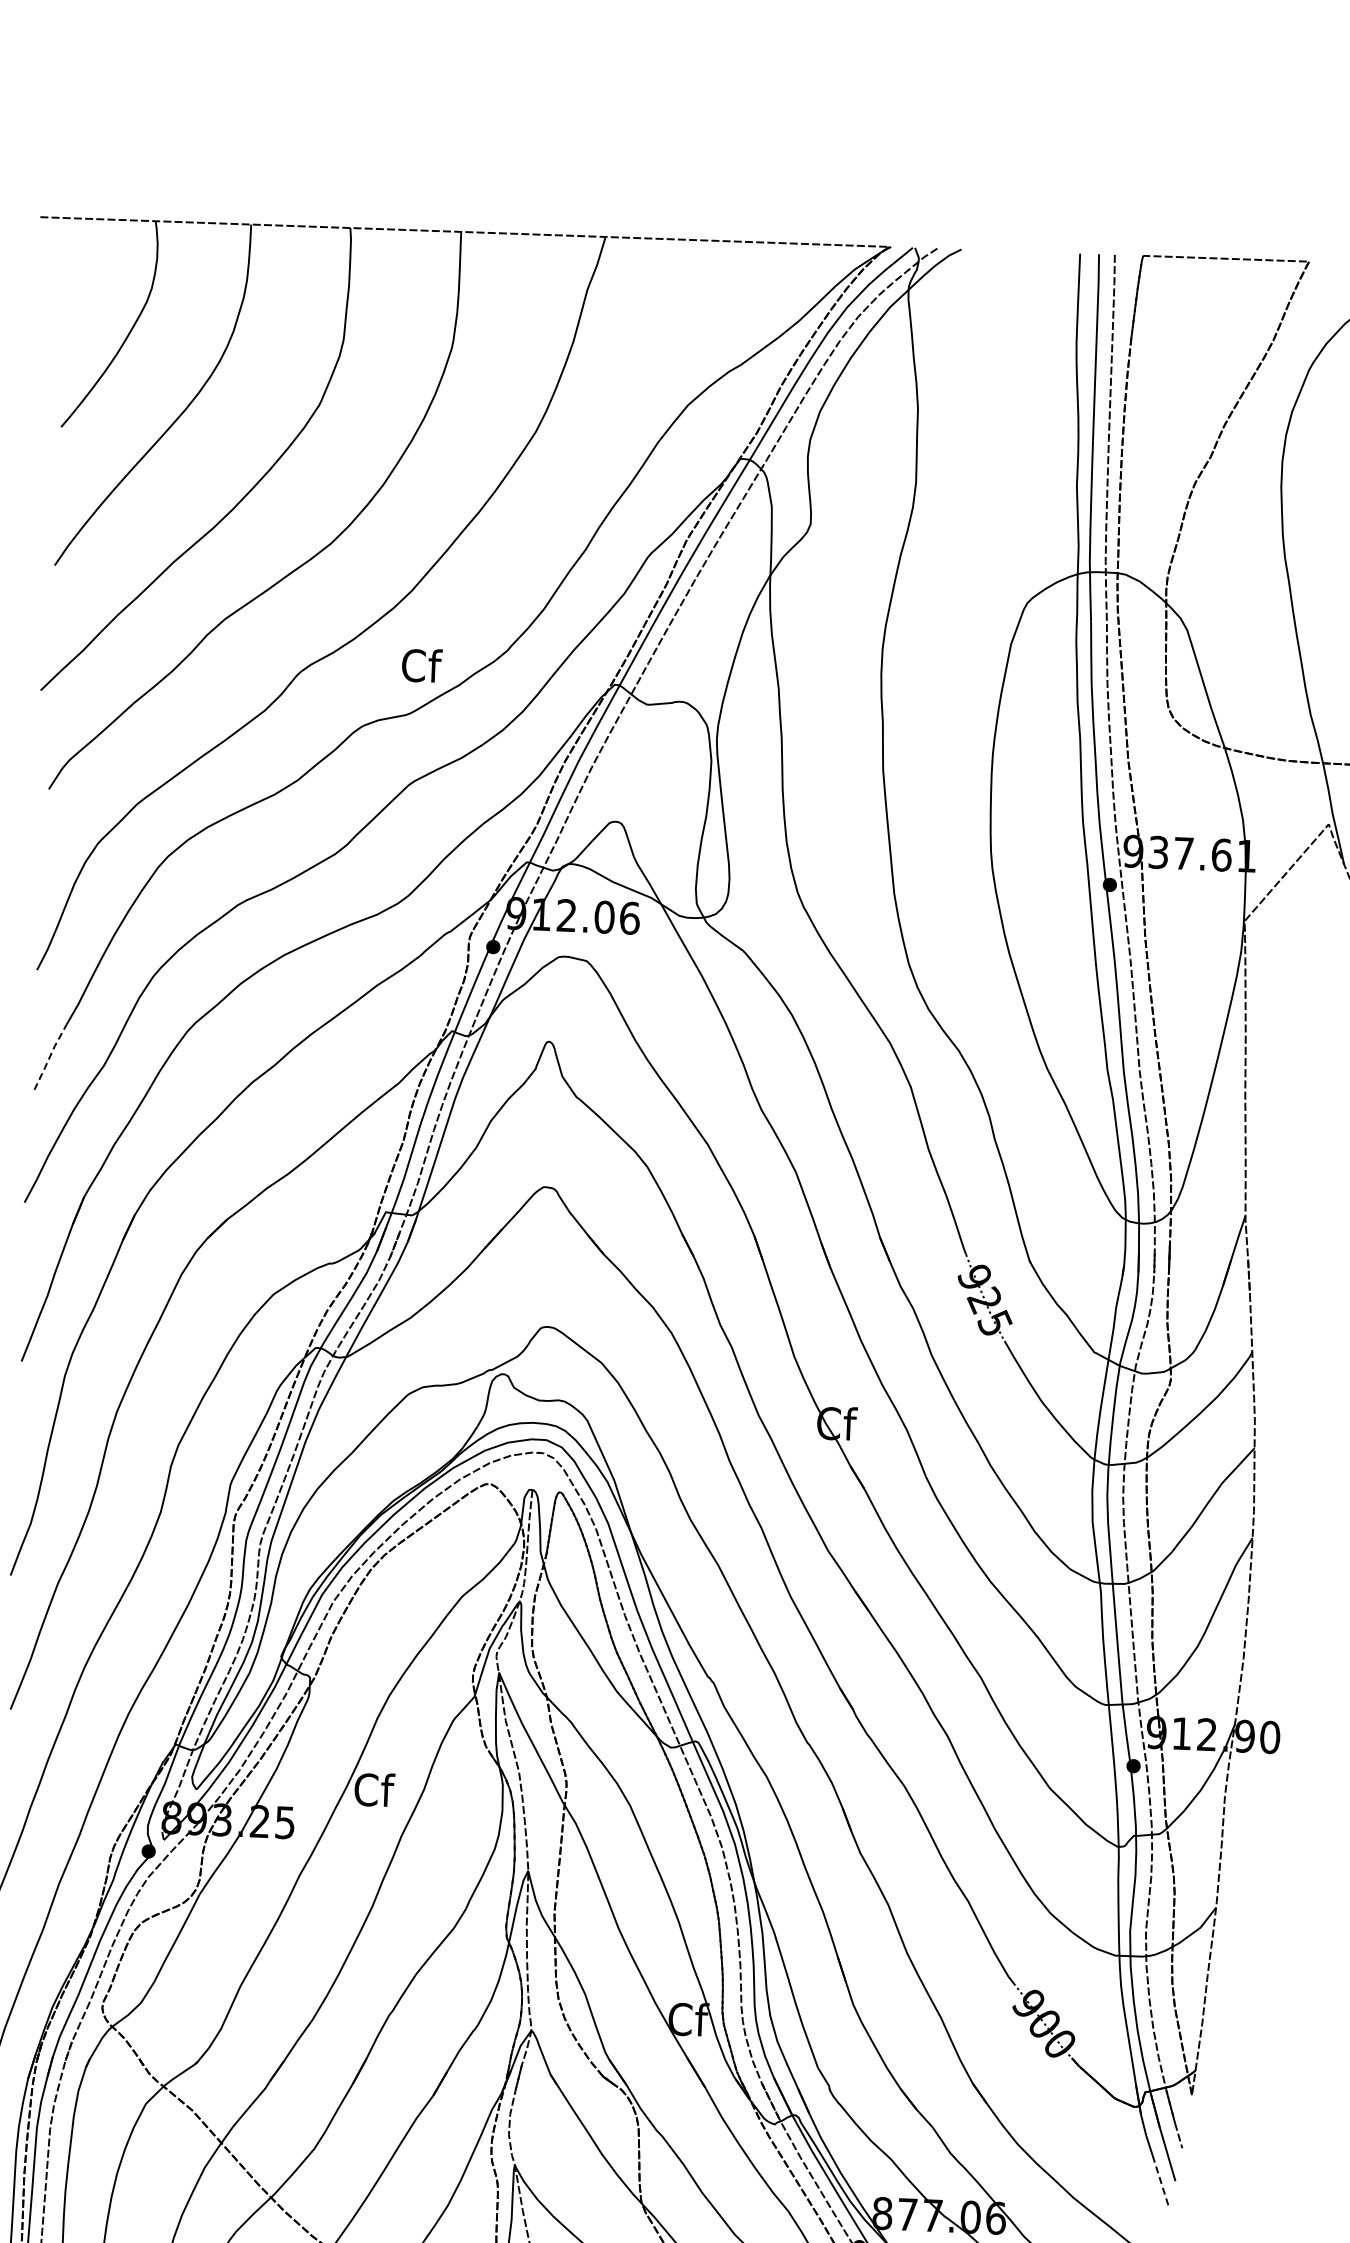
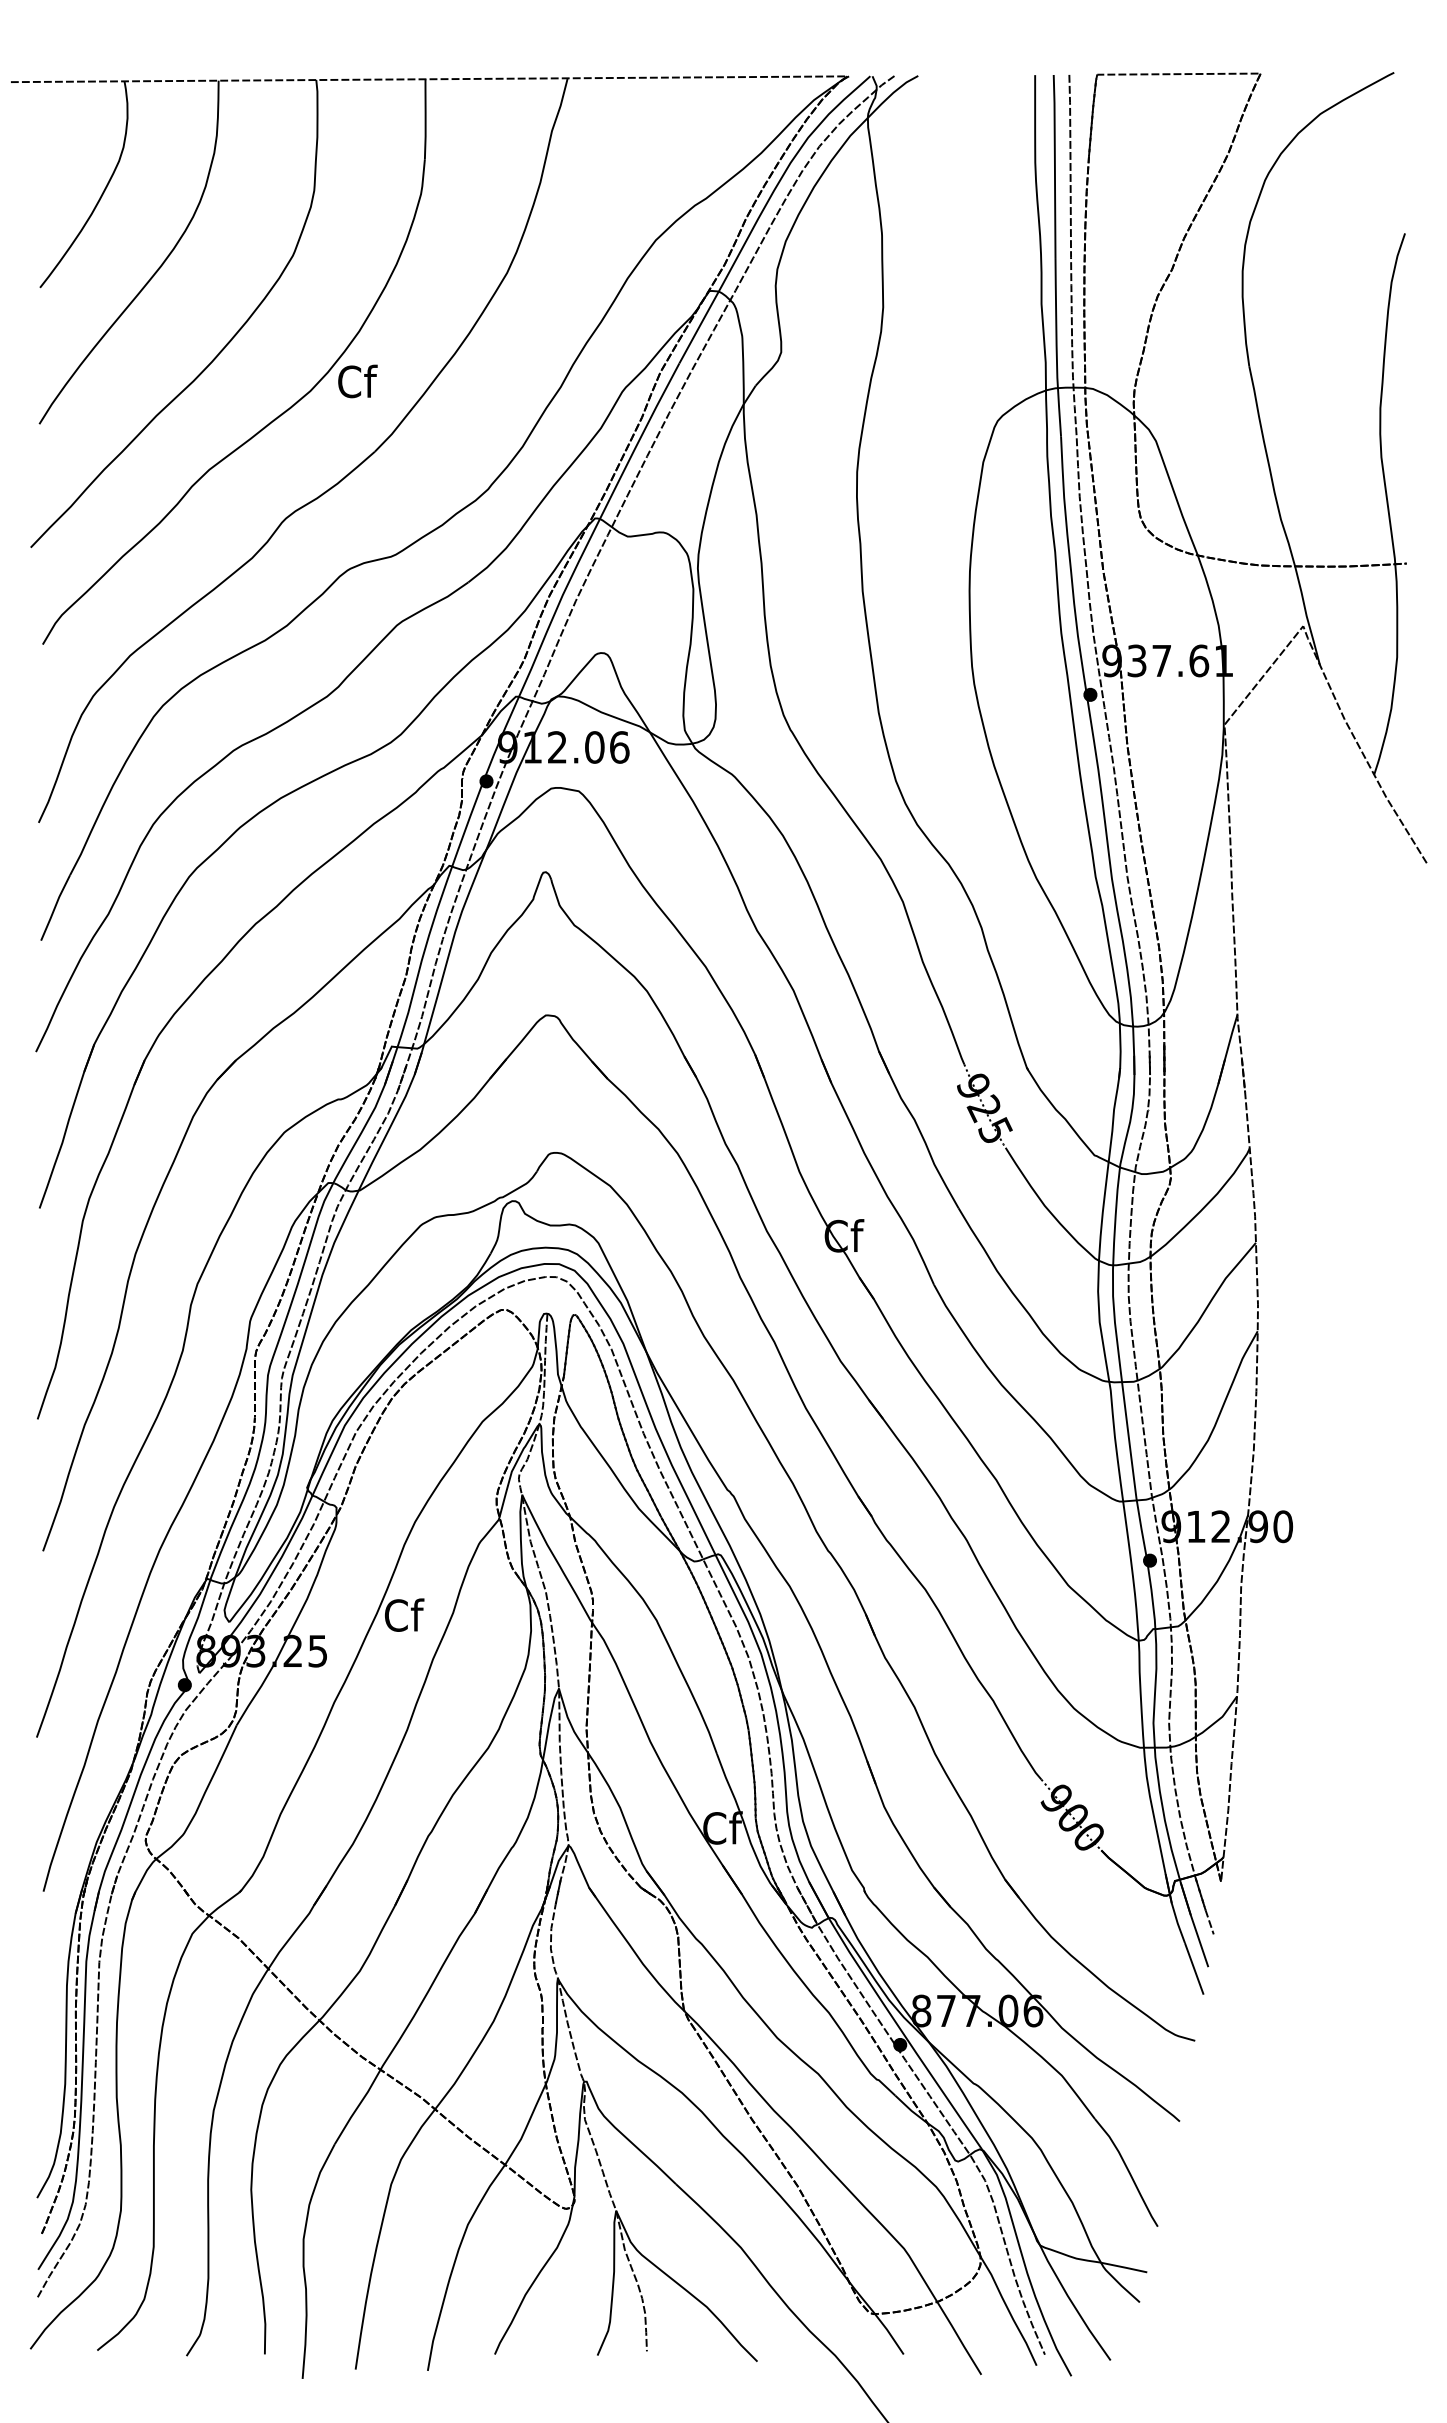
text: (421, 665) -> (357, 381), moved
line: (49, 1056) -> (54, 907), dashed -> solid
line: (1161, 2184) -> (1194, 1970), dashed -> solid

